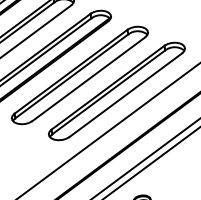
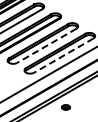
line: (88, 80) -> (46, 46), solid -> dashed
line: (124, 95) -> (63, 55), solid -> dashed

